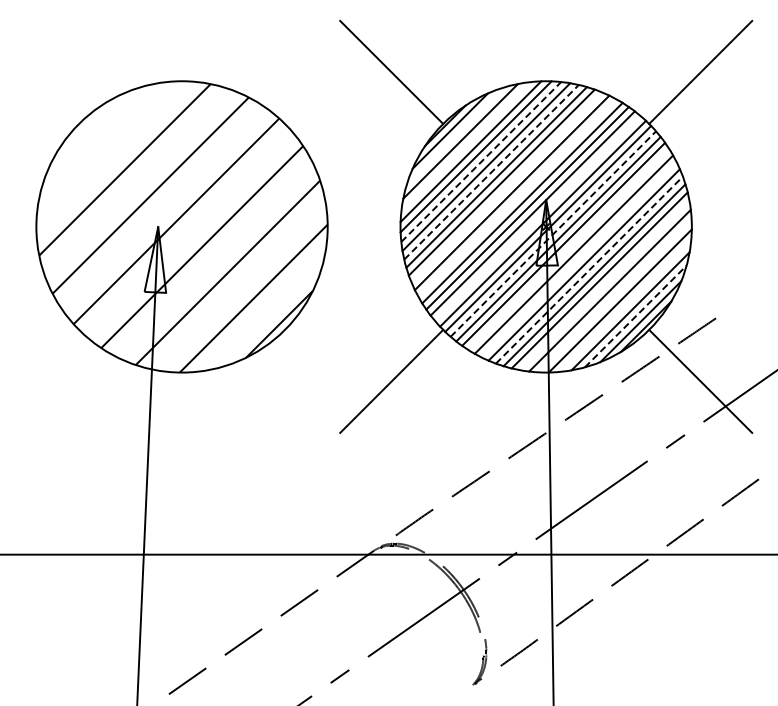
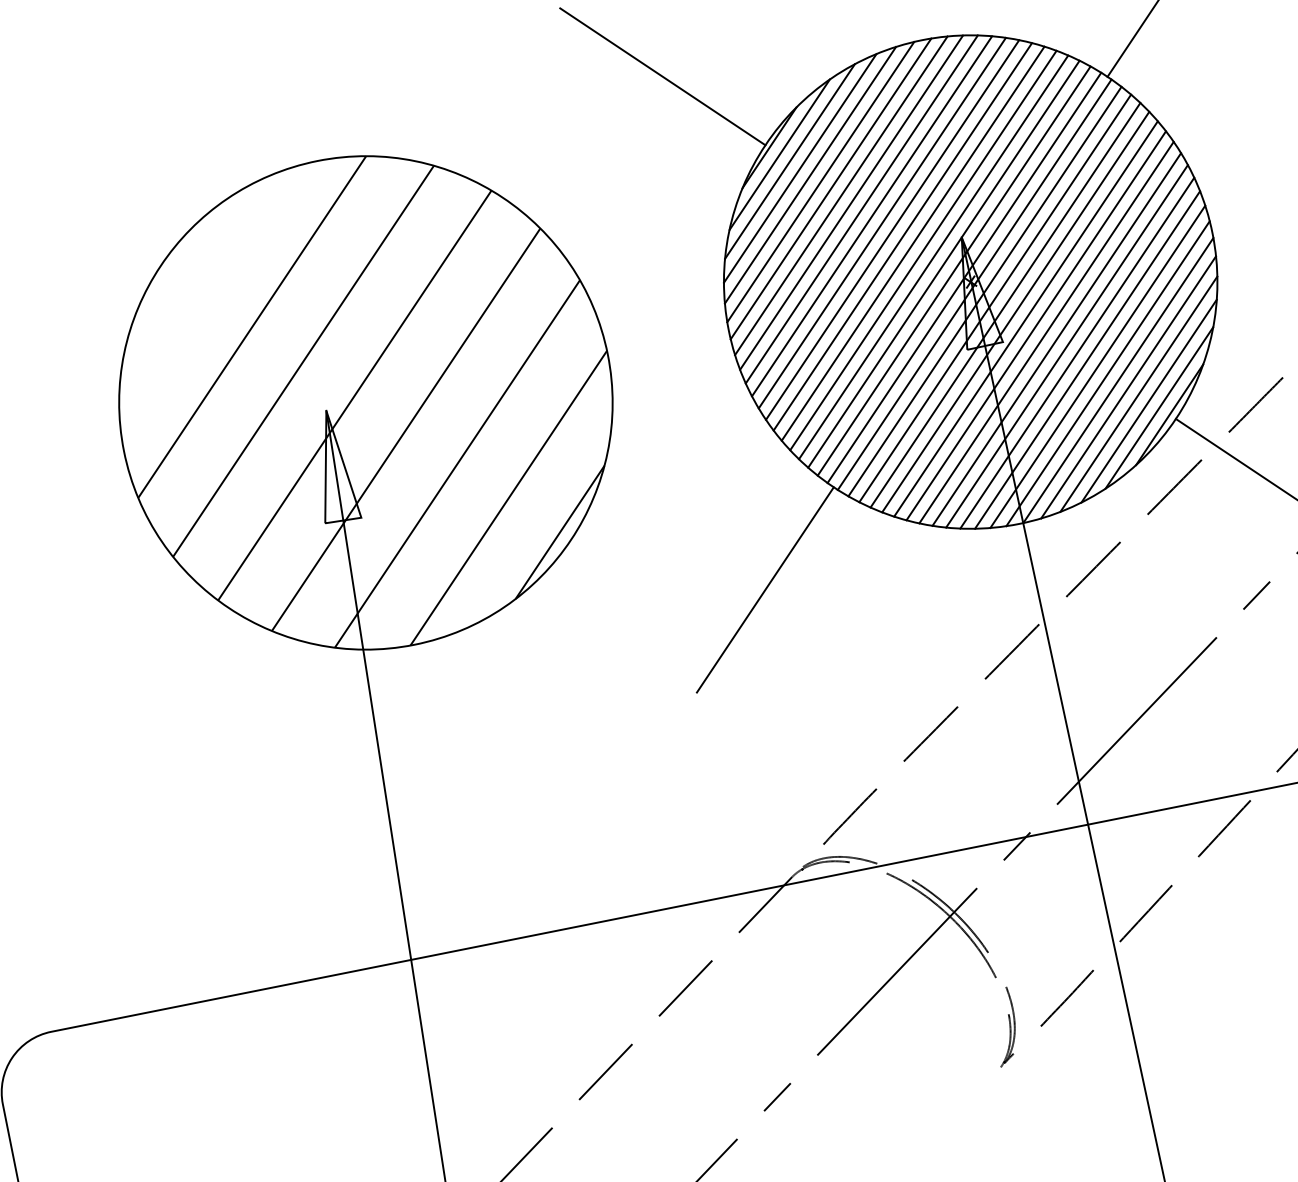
line: (455, 136) -> (790, 162), added
line: (465, 146) -> (809, 175), added
line: (481, 161) -> (841, 194), dashed -> solid
line: (491, 171) -> (861, 208), dashed -> solid
line: (506, 187) -> (891, 229), added
line: (517, 197) -> (913, 242), added
line: (537, 218) -> (953, 270), added
line: (553, 233) -> (984, 290), dashed -> solid
line: (568, 249) -> (1015, 312), added
line: (578, 259) -> (1035, 325), added
line: (589, 269) -> (1056, 338), dashed -> solid
line: (604, 285) -> (1086, 360), added
line: (614, 295) -> (1106, 373), added
line: (625, 305) -> (1128, 386), added
line: (635, 316) -> (1148, 401), dashed -> solid

